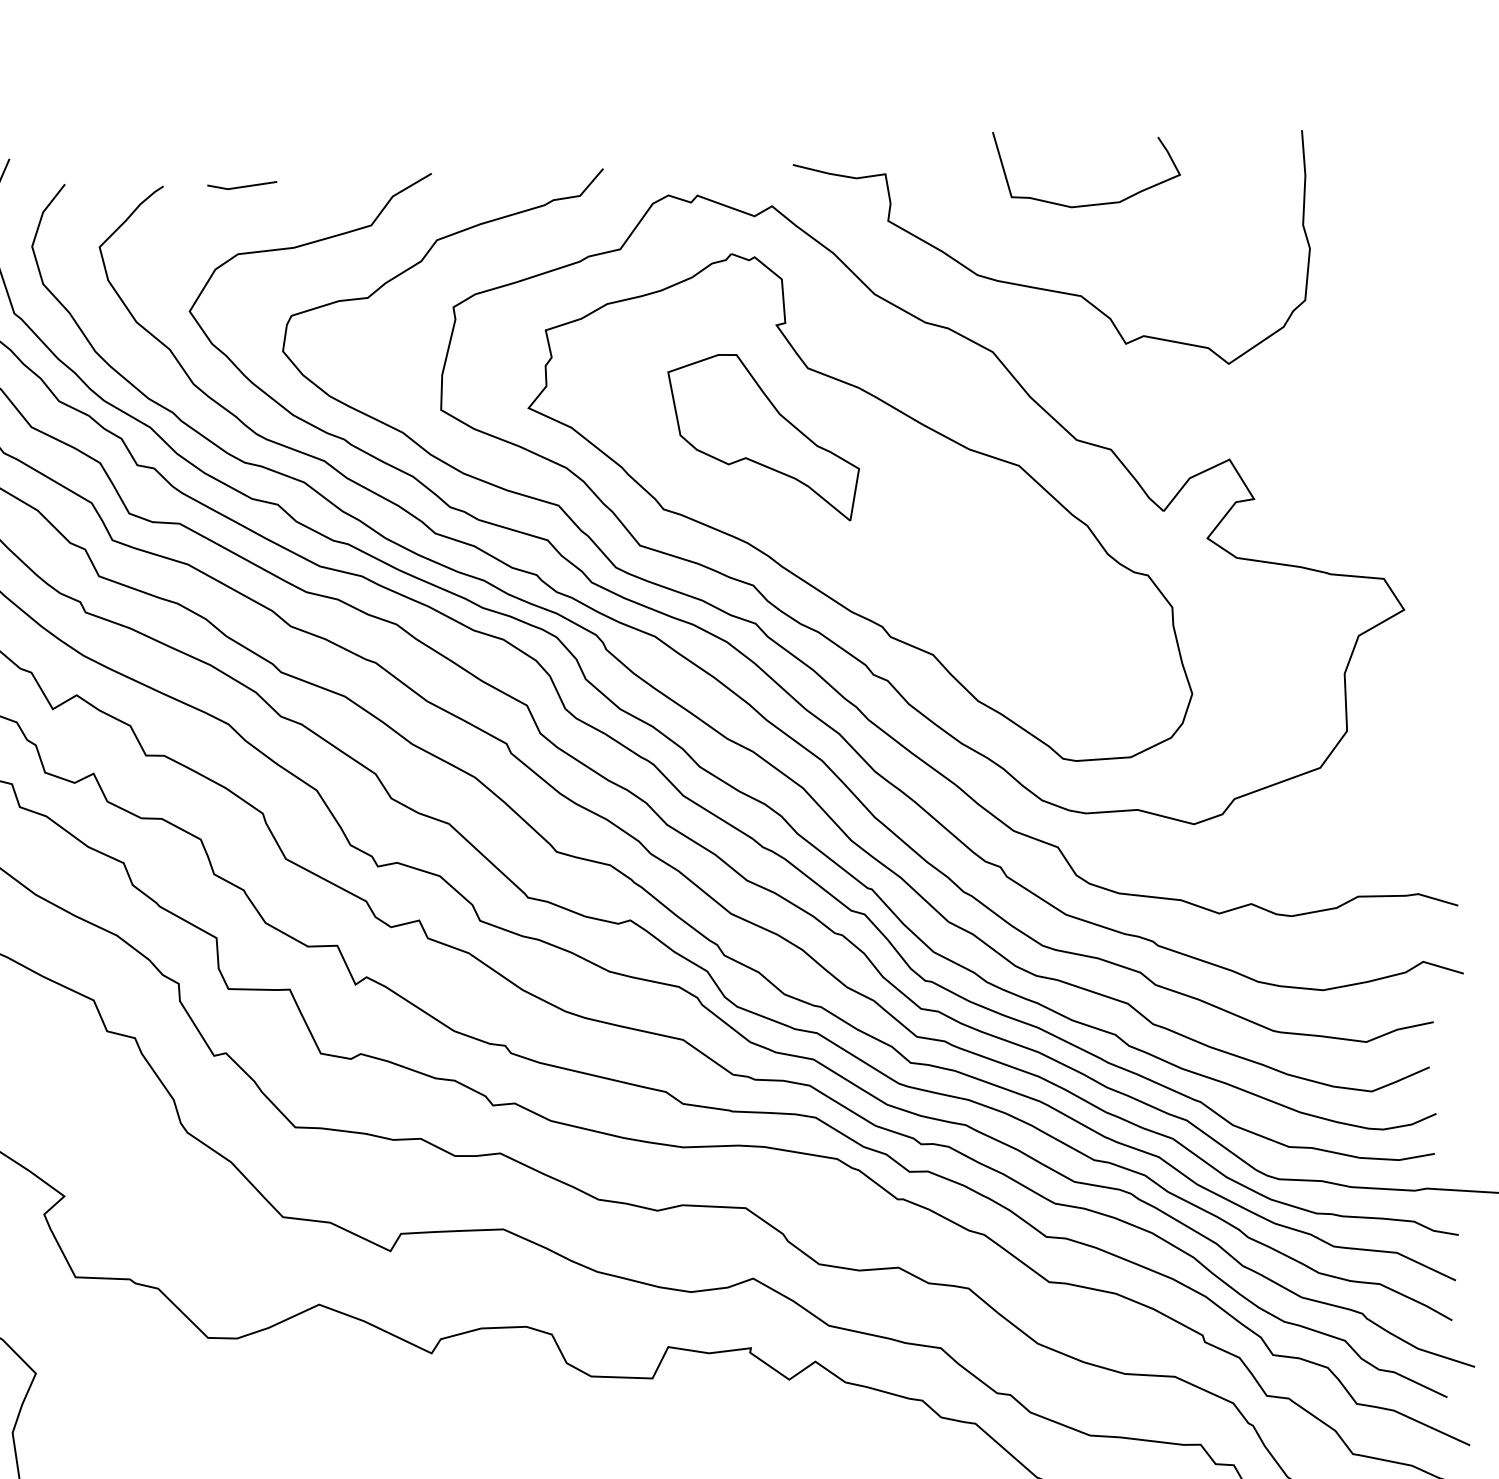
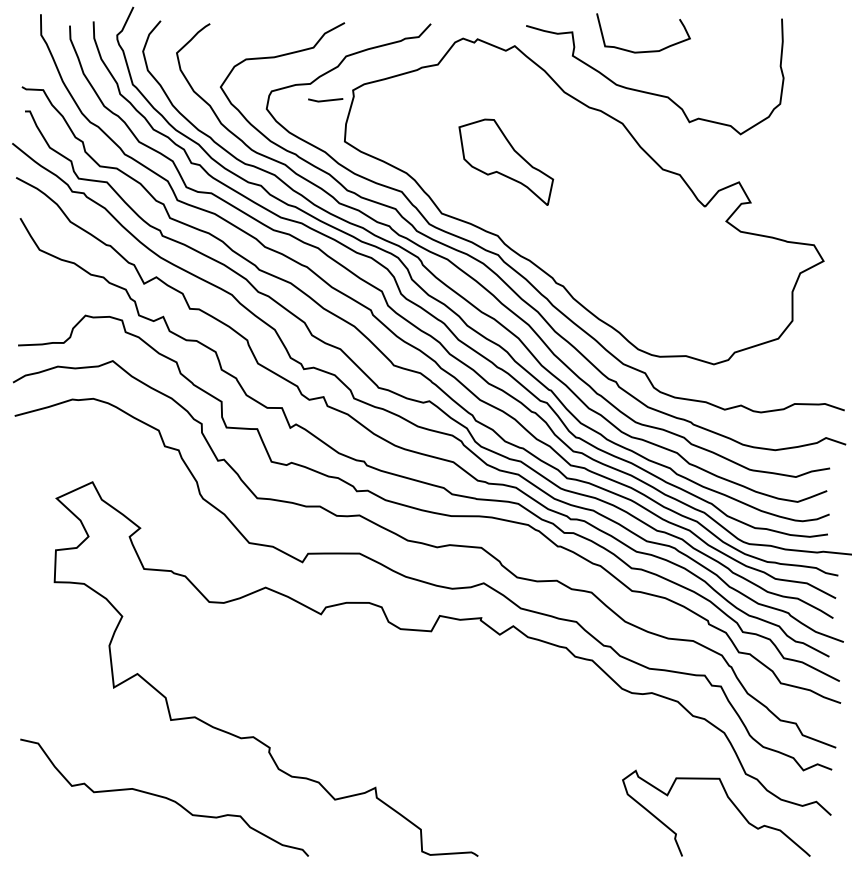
line: (241, 186) -> (325, 100), moved
curve: (1096, 201) -> (647, 50), moved
part: (857, 508) -> (551, 199), removed

